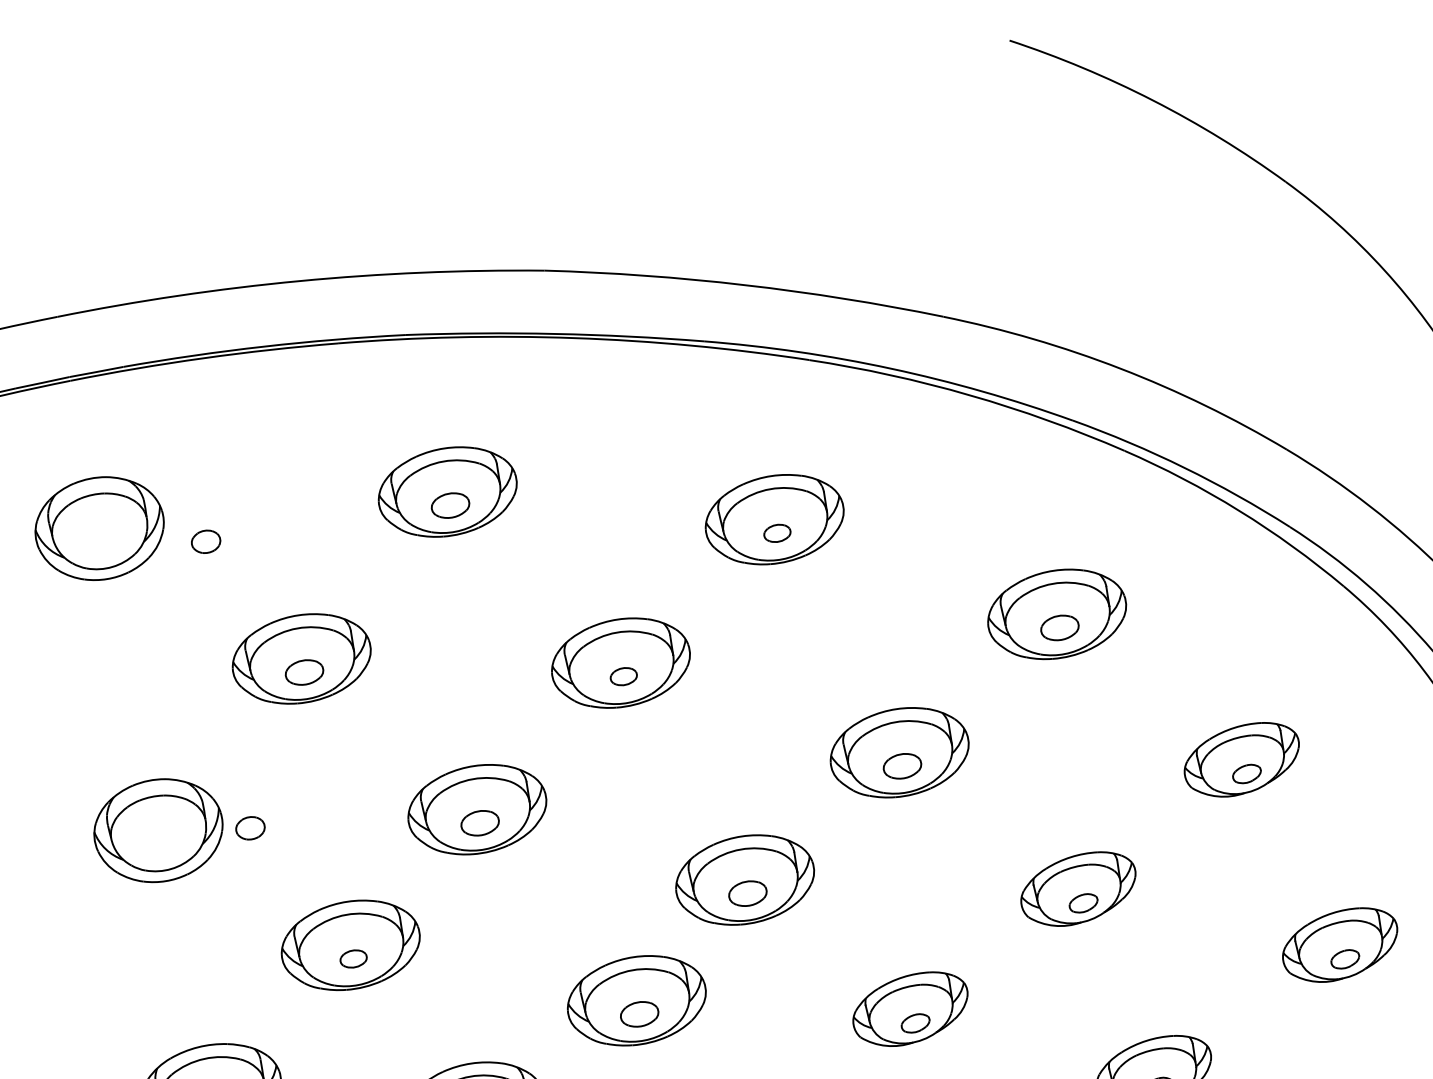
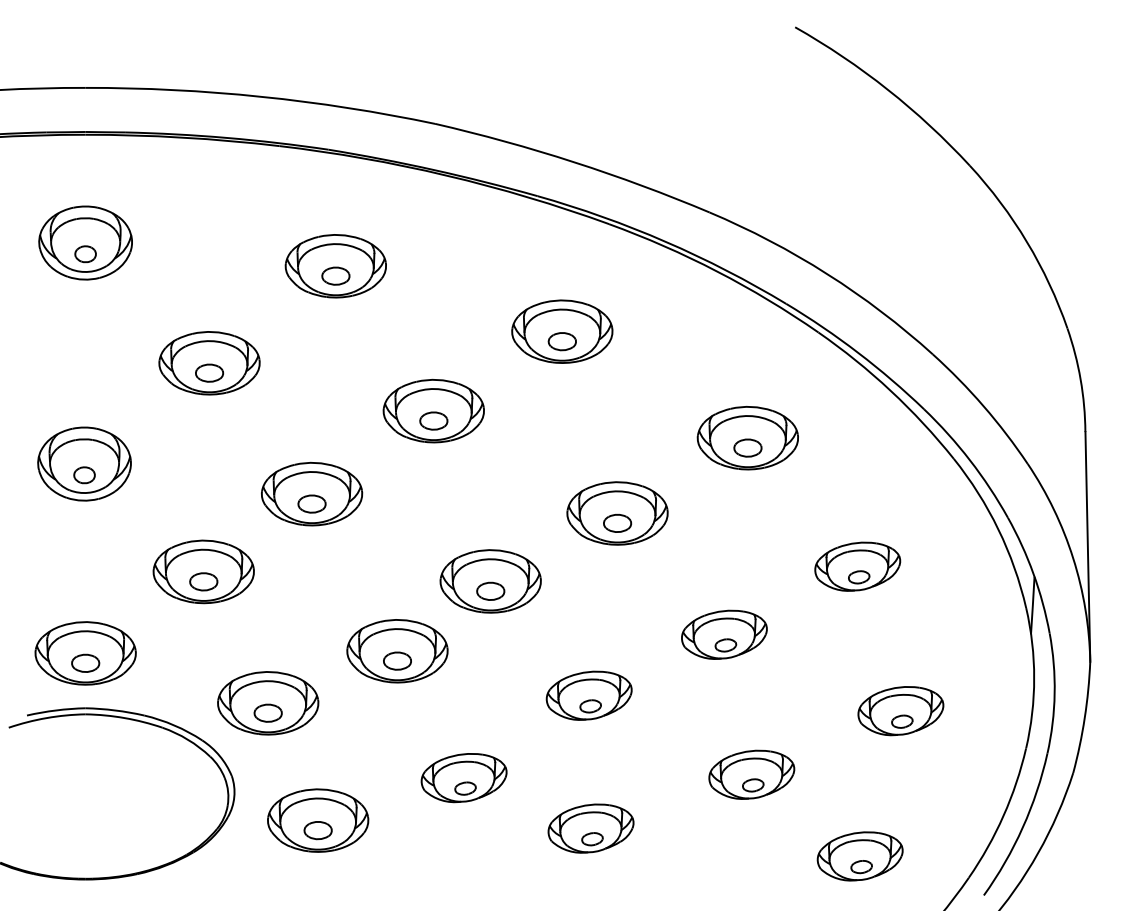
part: (776, 533) -> (561, 341), size x1.43
part: (205, 542) -> (85, 254), moved
part: (623, 676) -> (433, 420), size x1.43
part: (250, 828) -> (84, 475), moved
part: (353, 958) -> (203, 581), size x1.43

